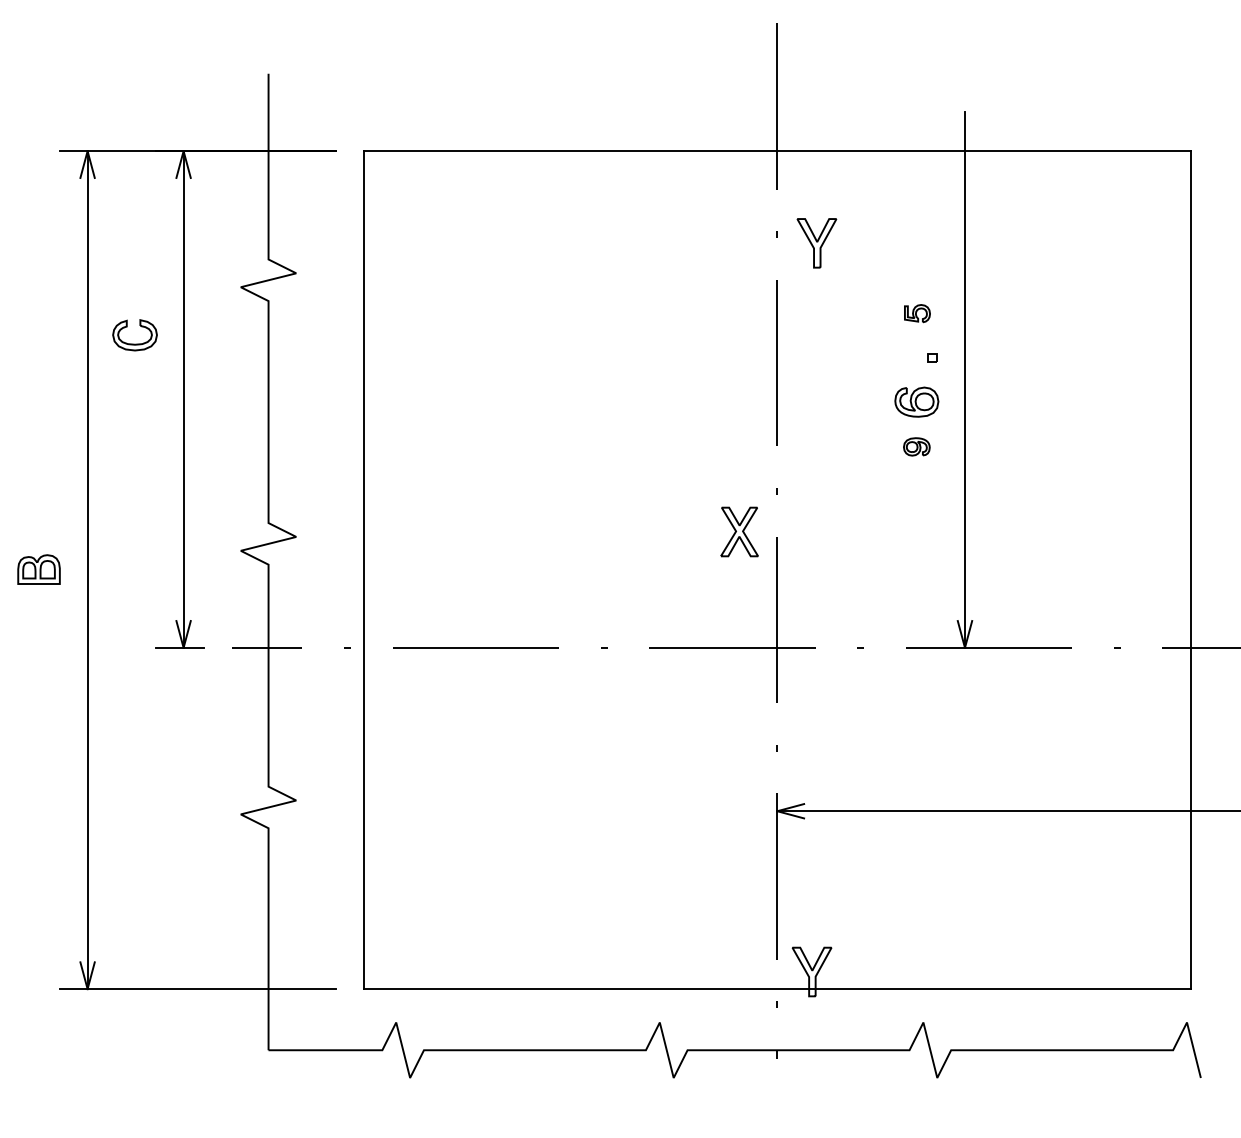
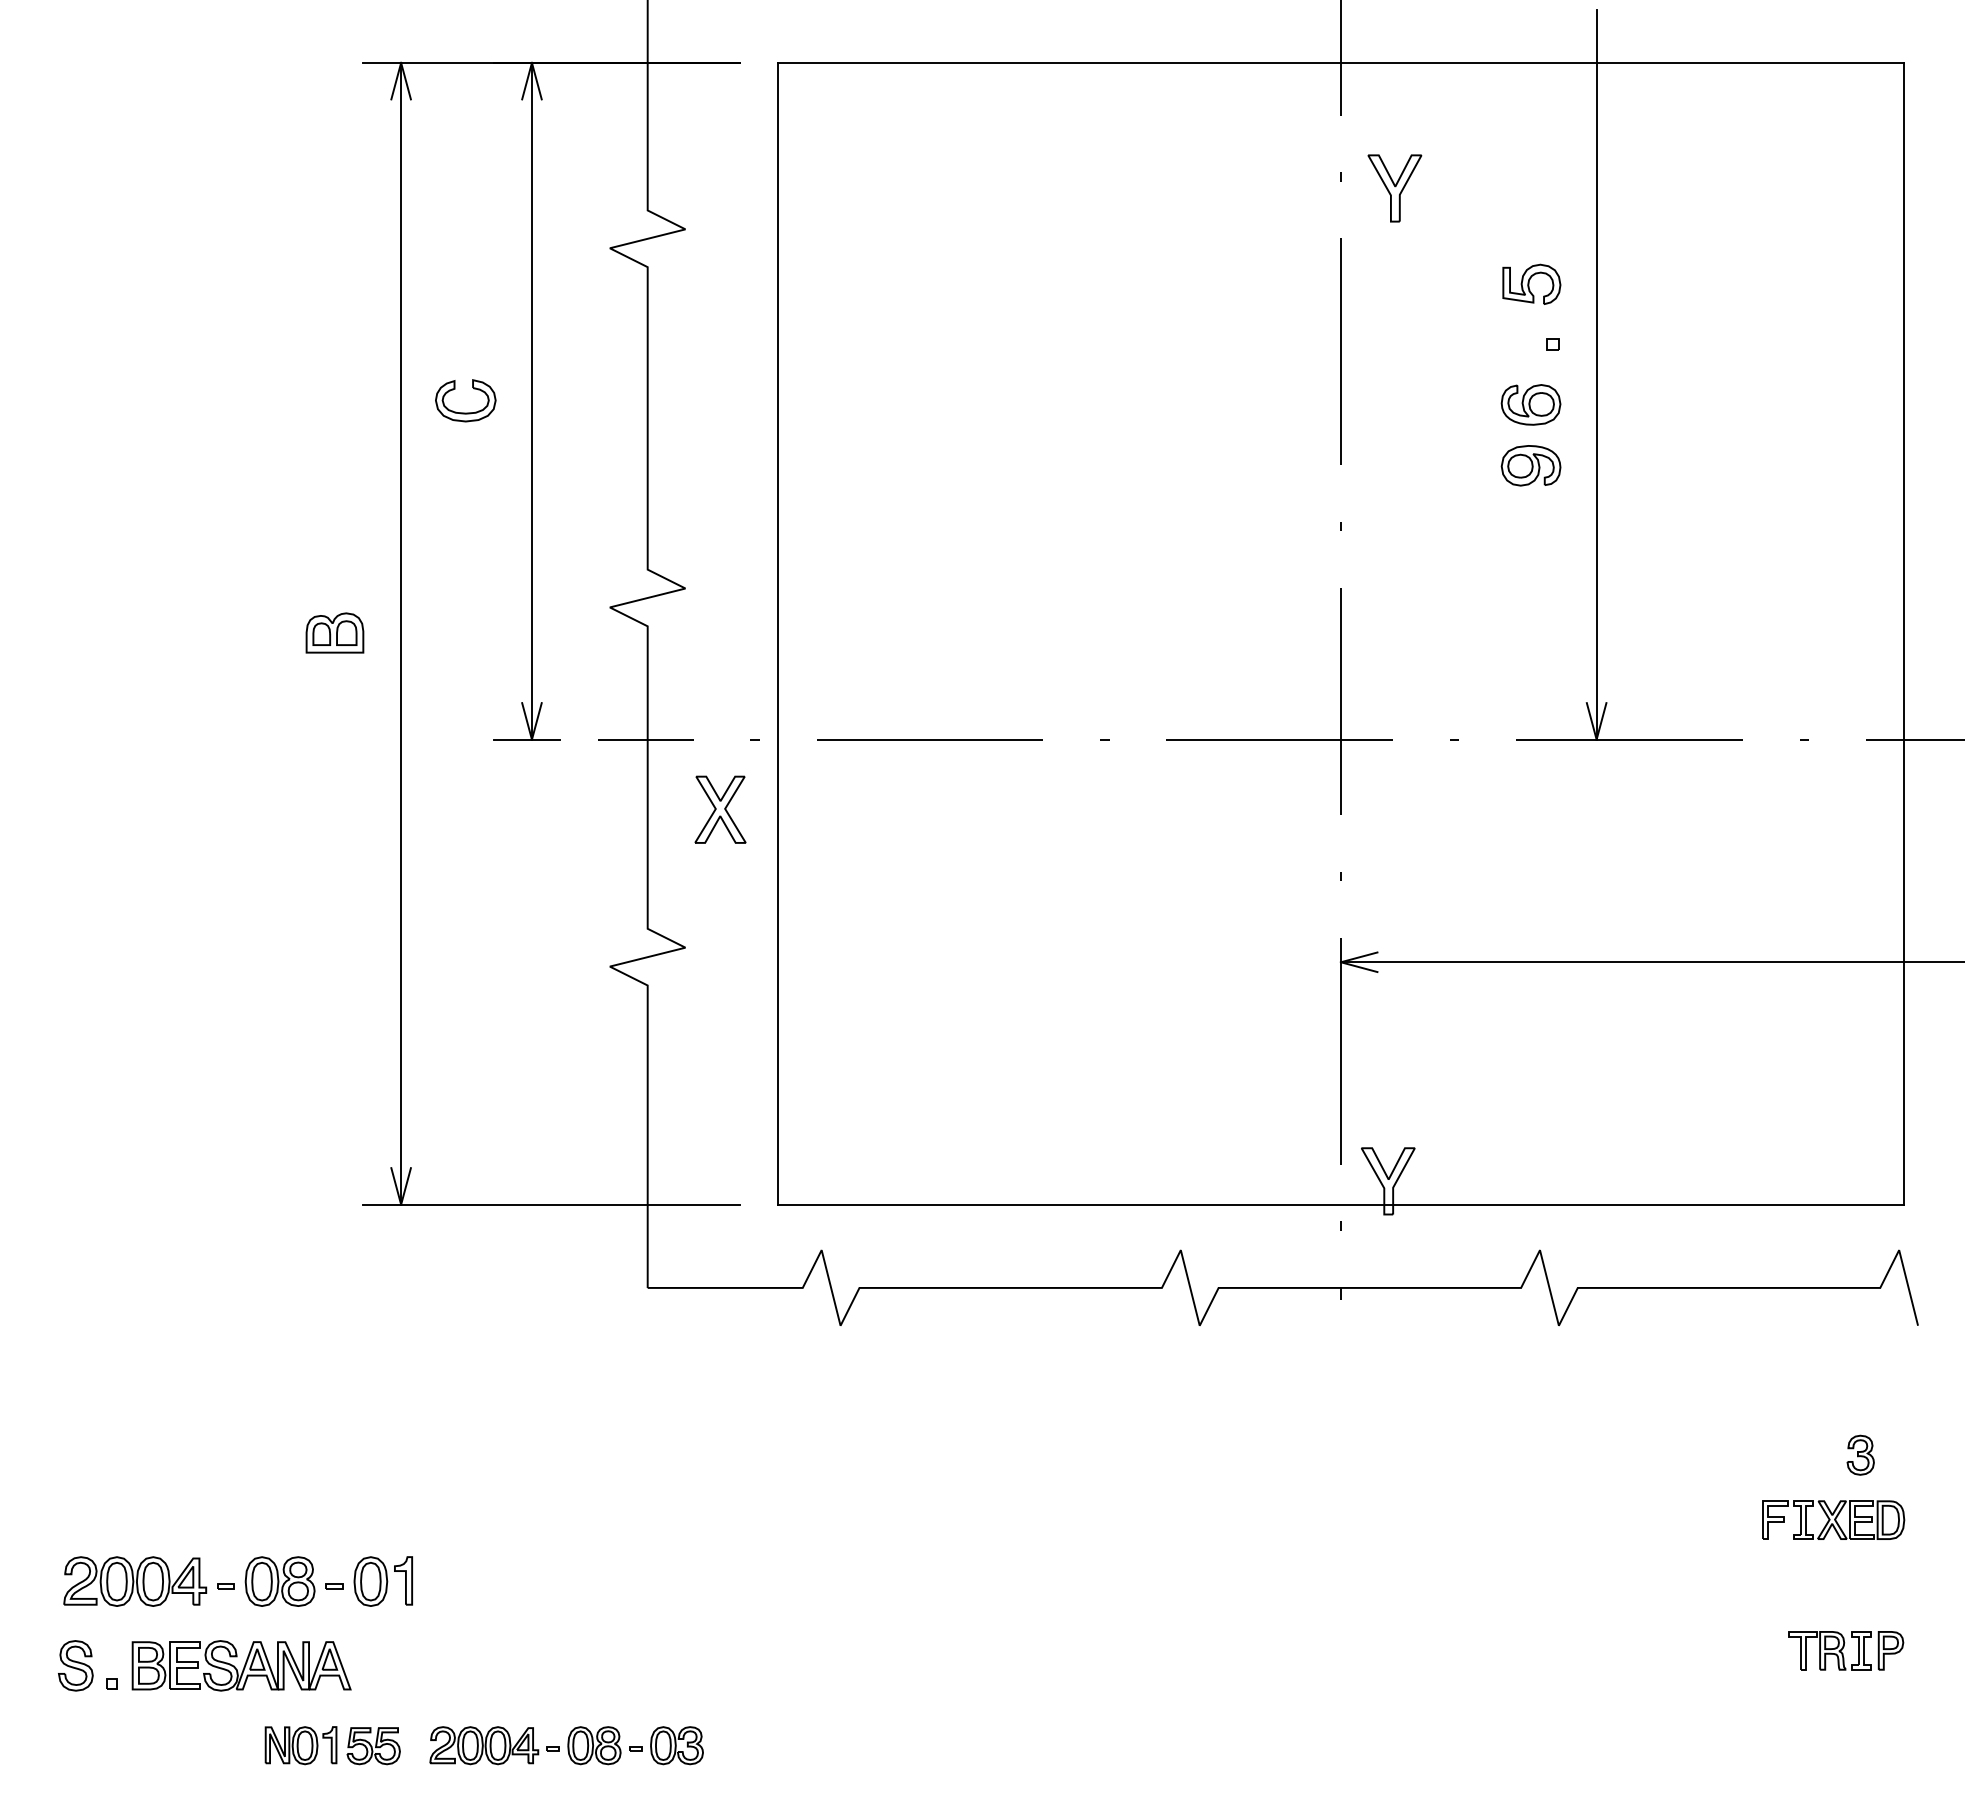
part: (917, 313) -> (1531, 283), size x1.67
part: (134, 343) -> (465, 412), moved
part: (916, 446) -> (1530, 465), size x1.67
part: (739, 531) -> (720, 809), moved

